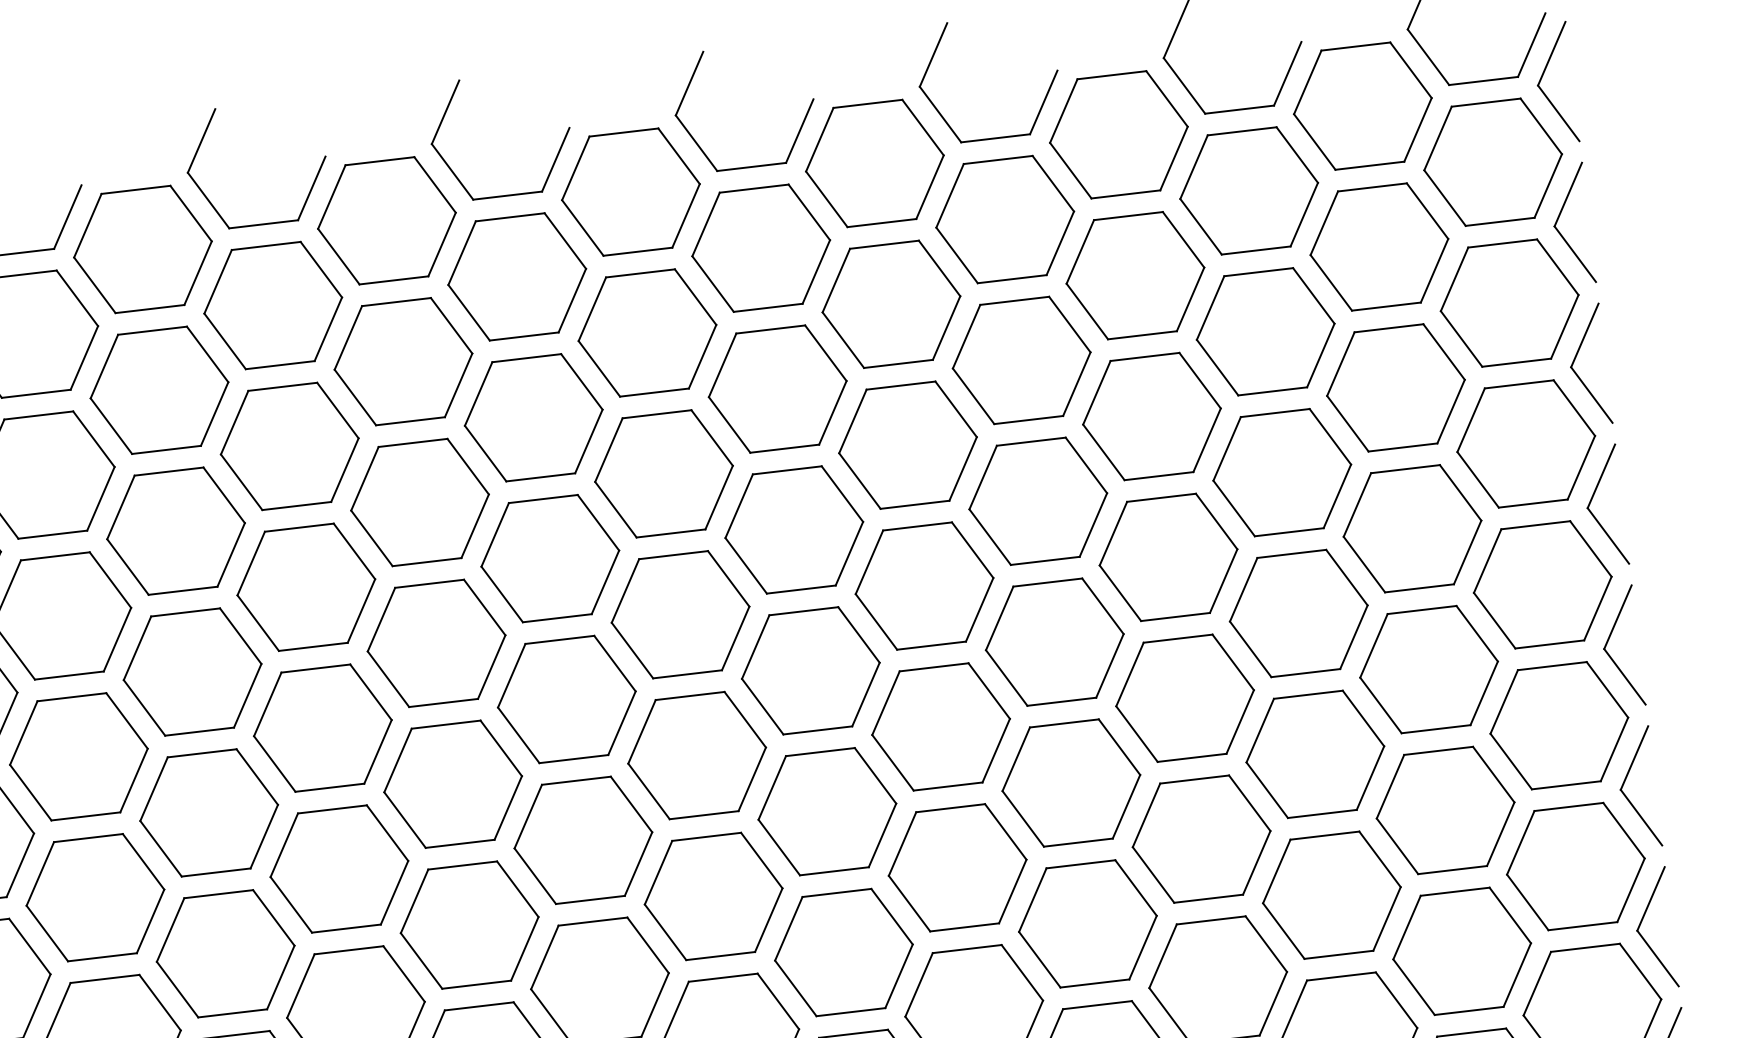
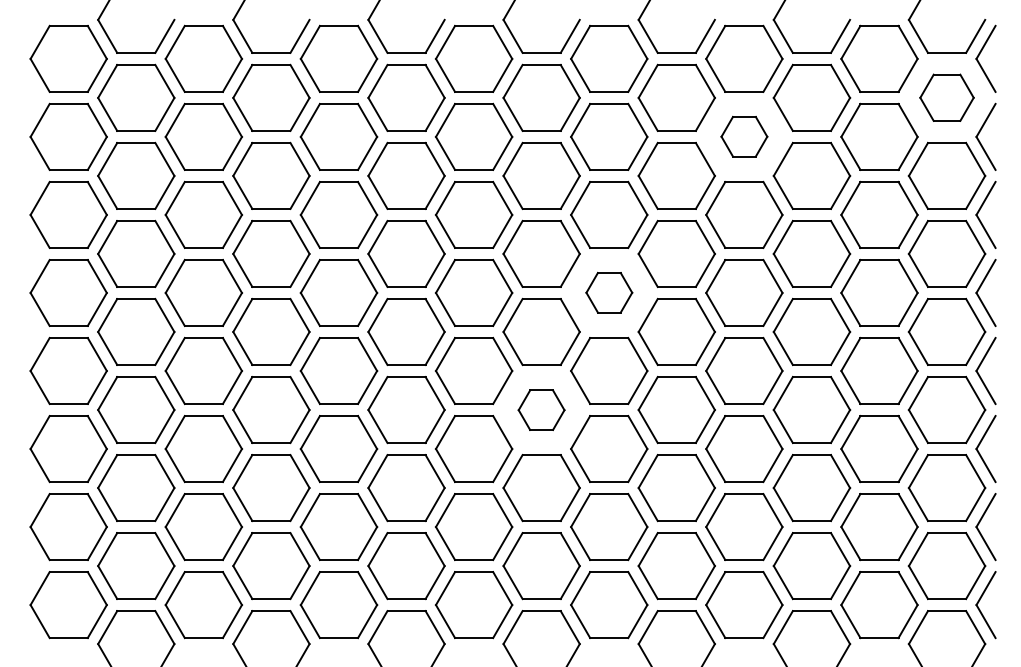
part: (1492, 161) -> (946, 97), size x0.7
part: (1135, 274) -> (744, 136), size x0.6
part: (924, 585) -> (609, 292), size x0.6
part: (827, 812) -> (541, 410), size x0.6

